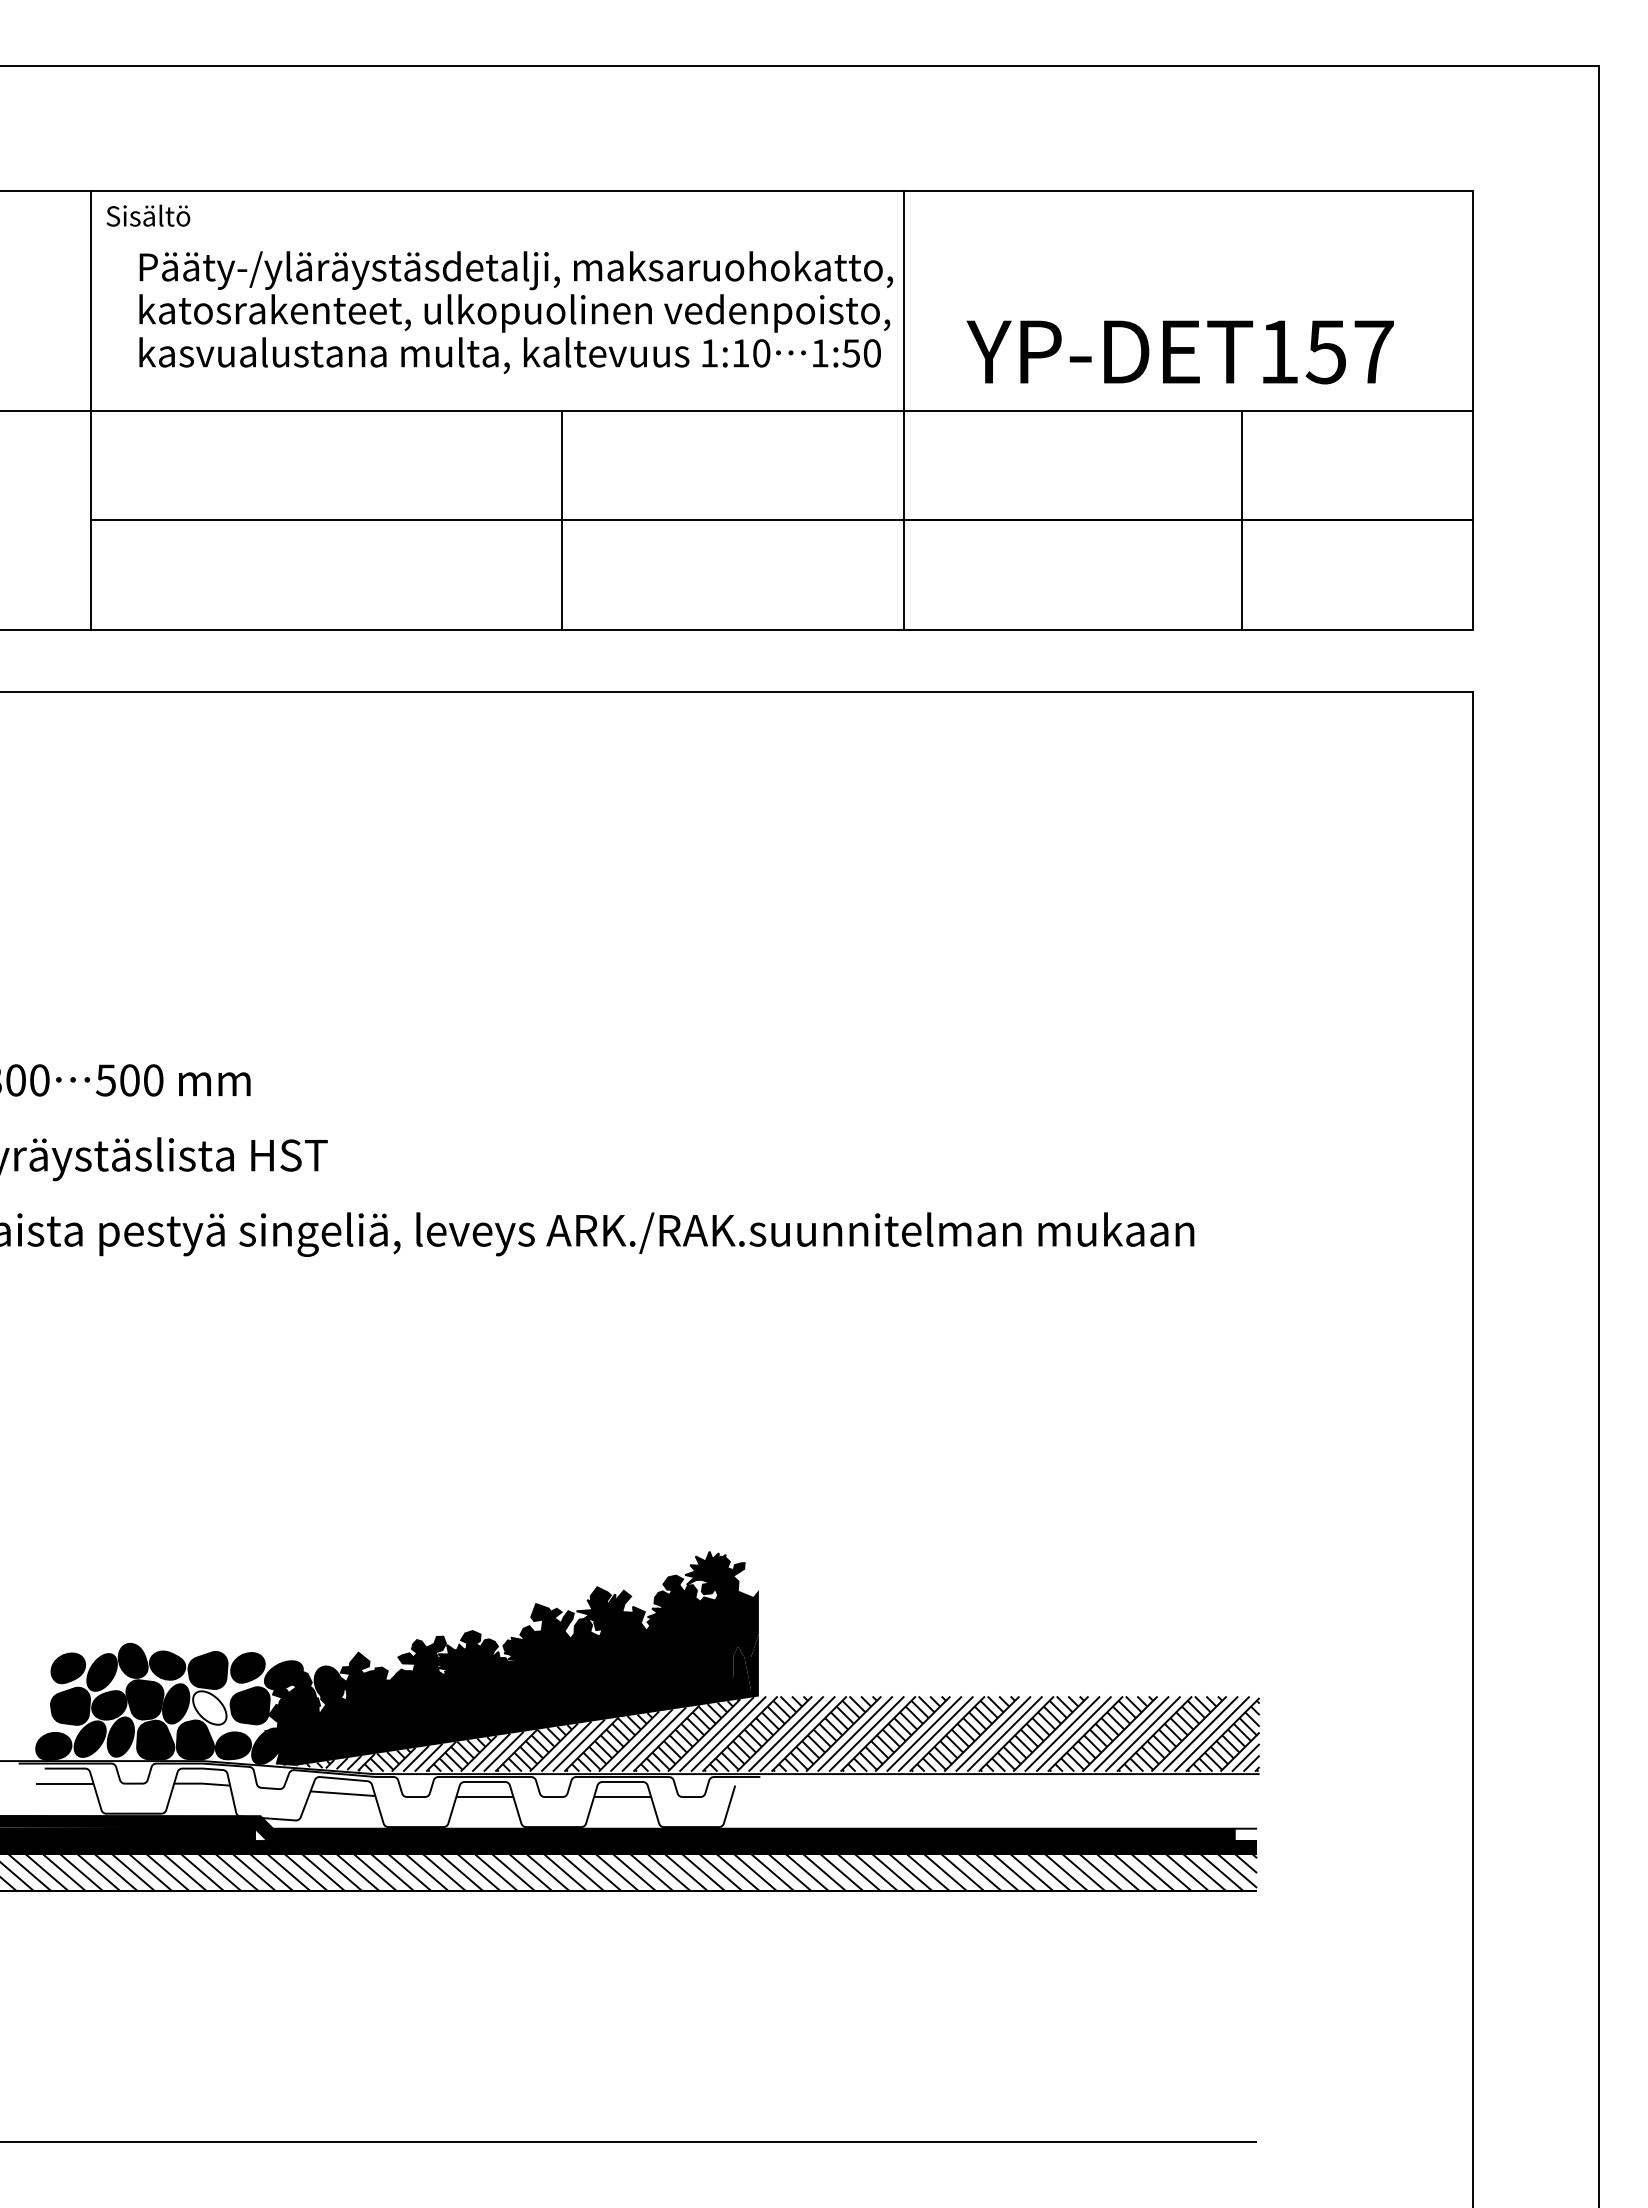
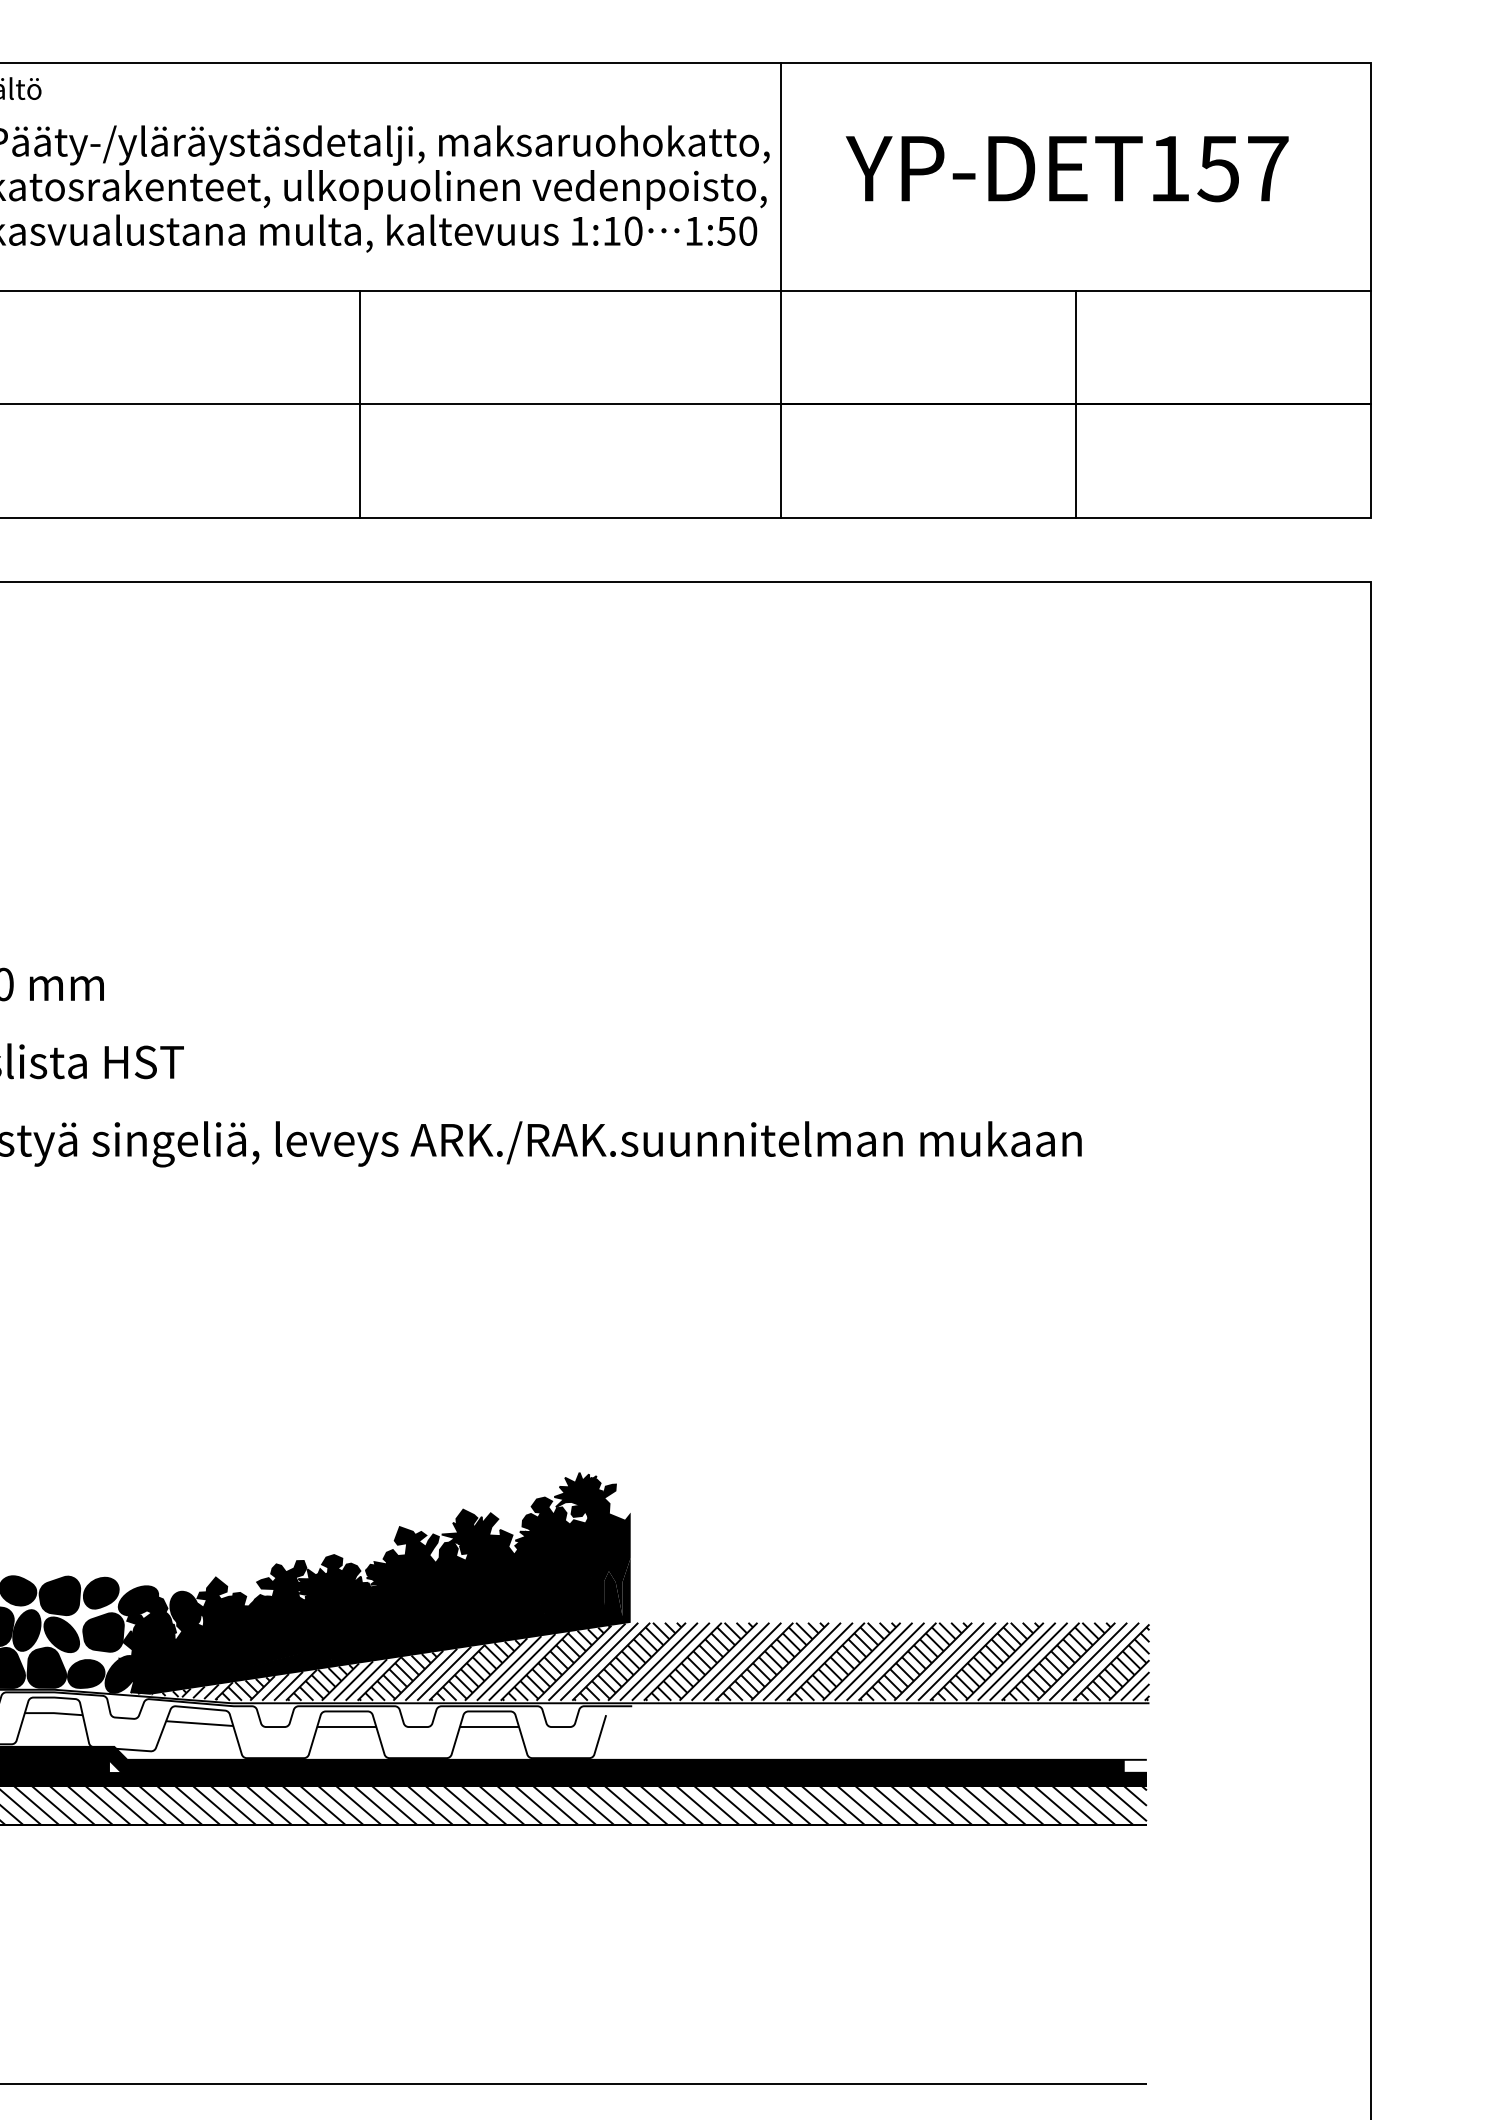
text: (1179, 352) -> (1066, 169), moved
line: (562, 519) -> (359, 403), moved
line: (1242, 519) -> (1075, 403), moved
fill: (209, 1707) -> (61, 1634), added

